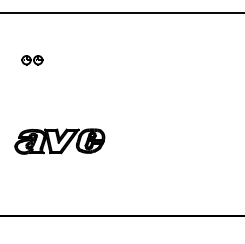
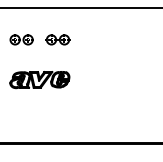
part: (32, 59) -> (21, 39), size x1.67
part: (86, 59) -> (57, 39), added
part: (59, 142) -> (39, 80), moved

